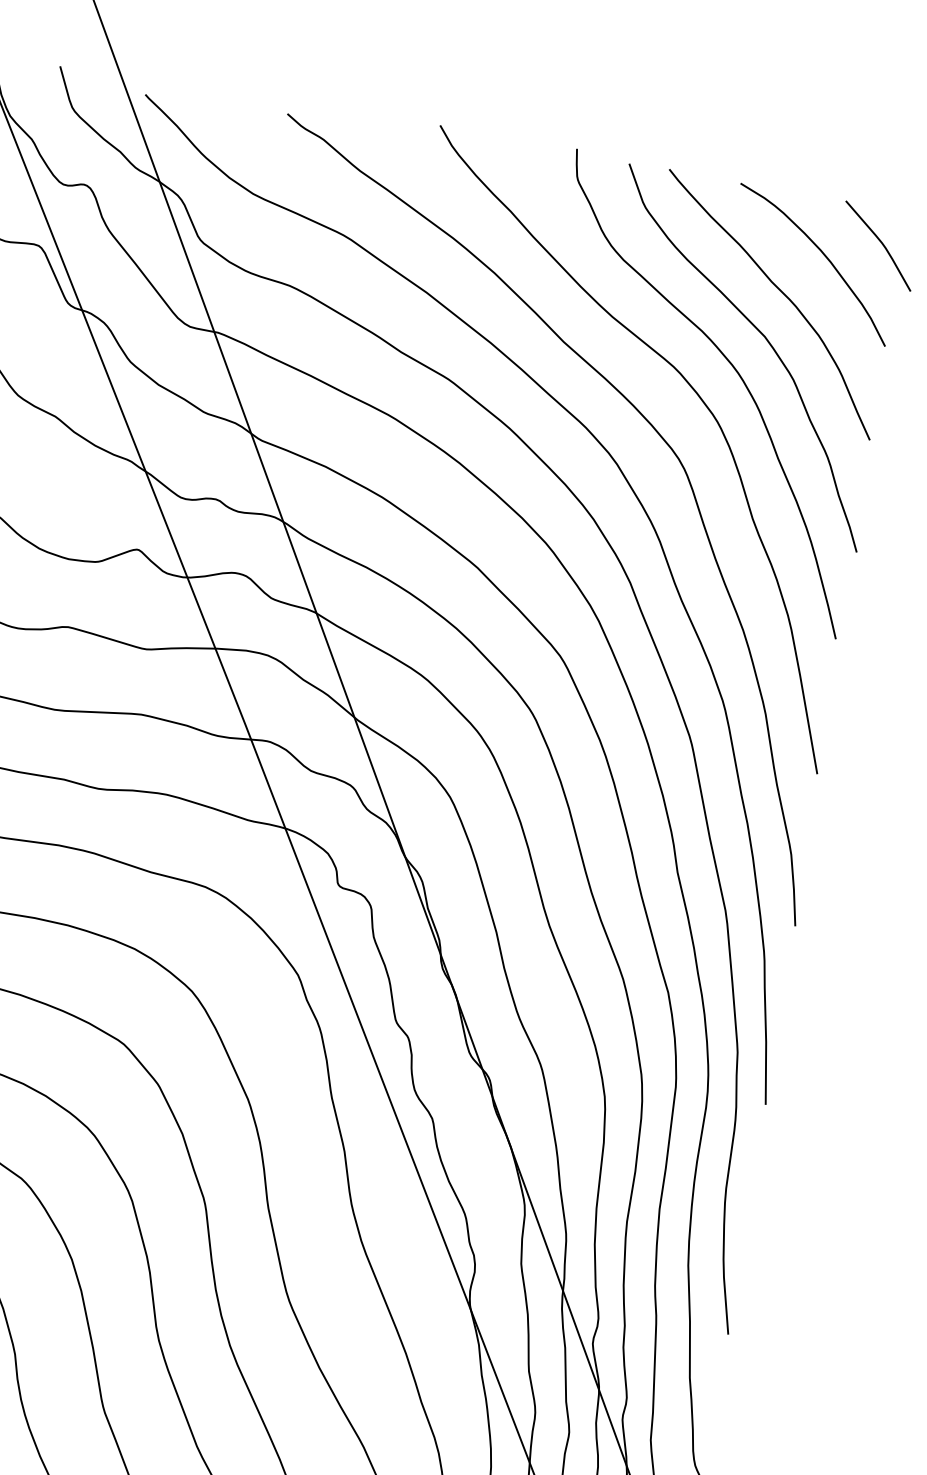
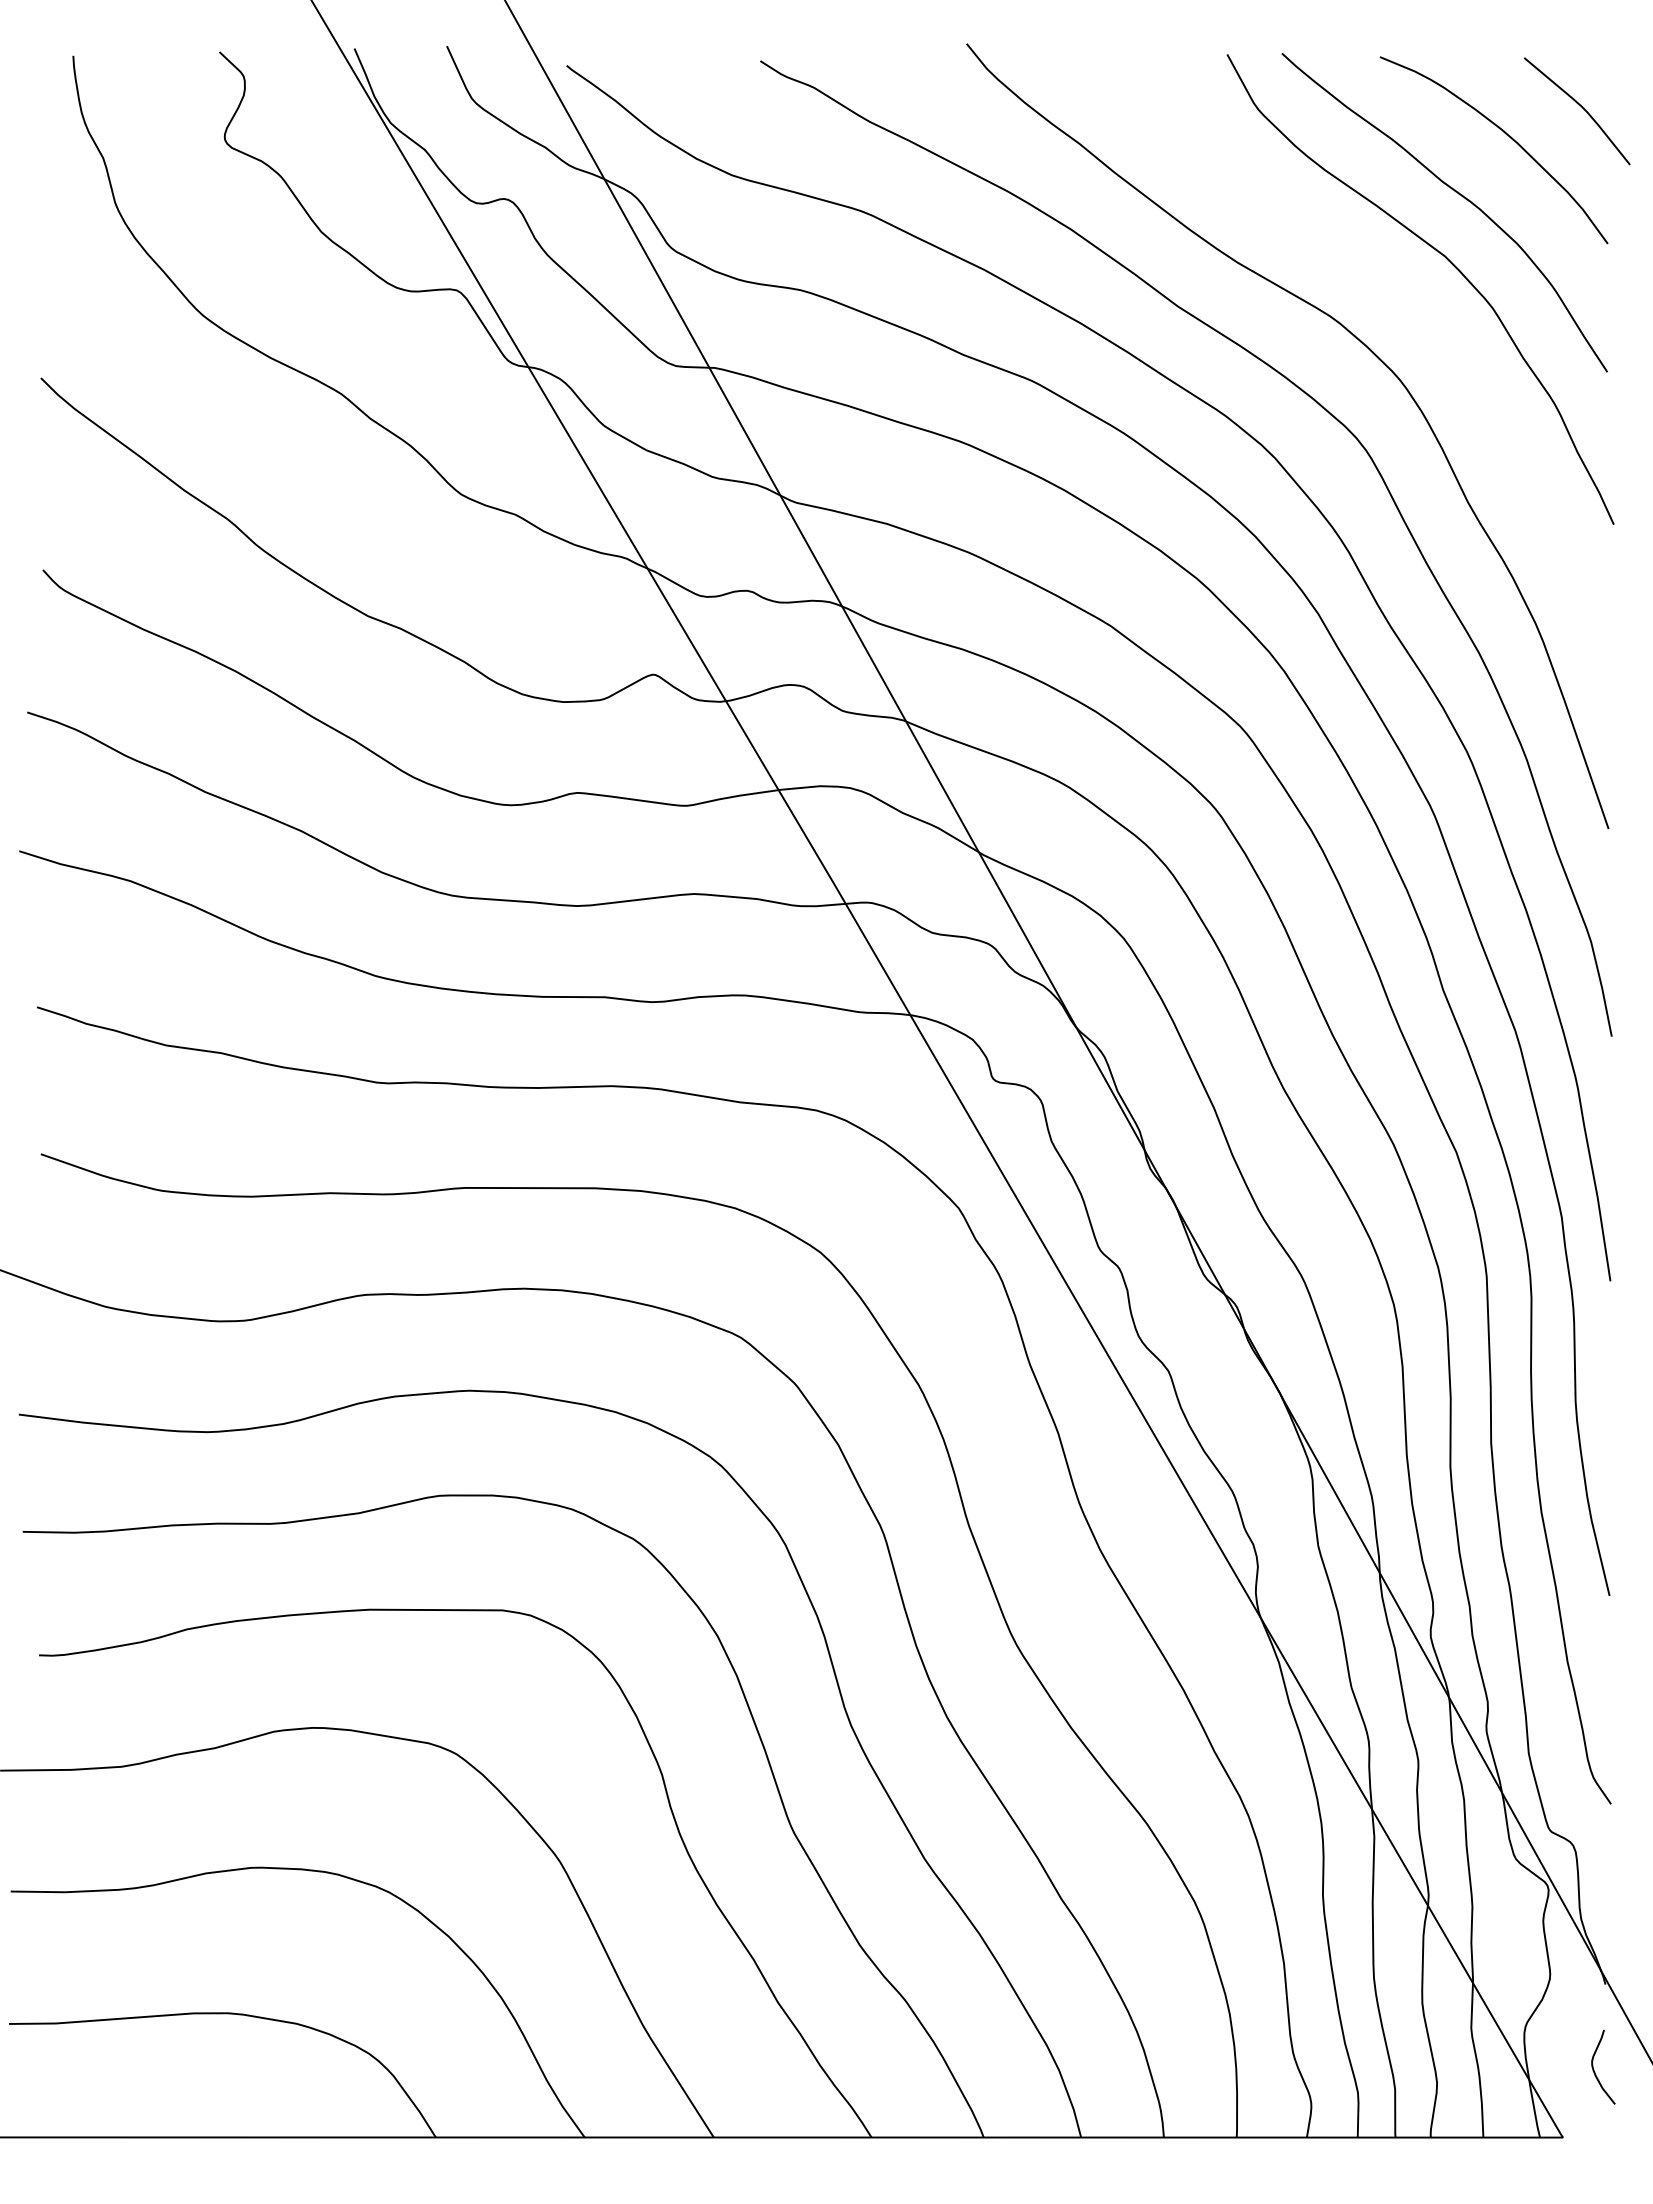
curve: (736, 371) -> (1414, 309), removed

